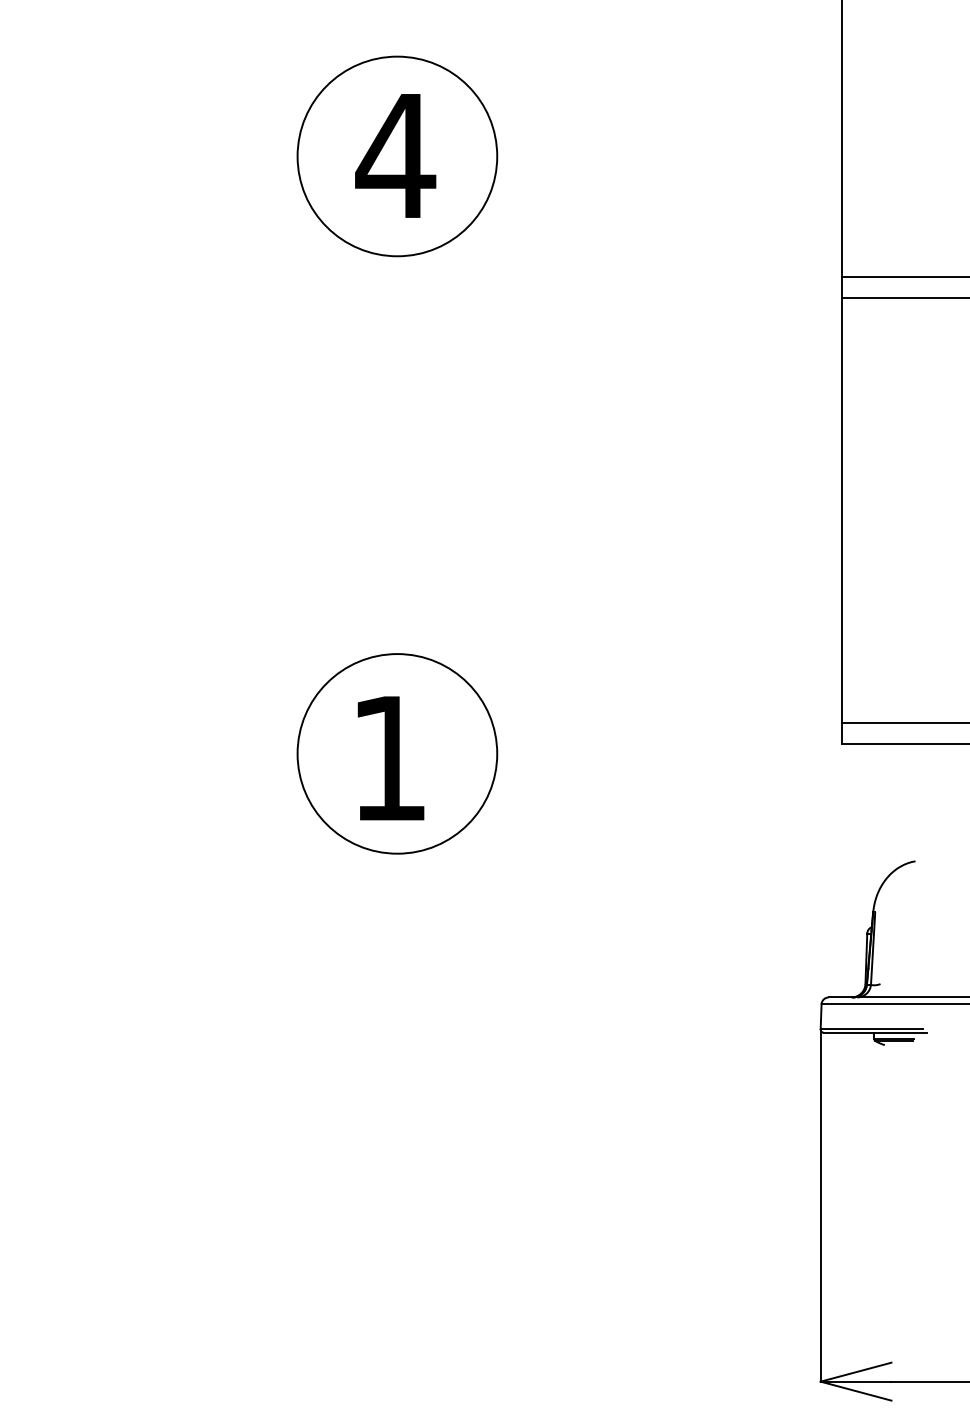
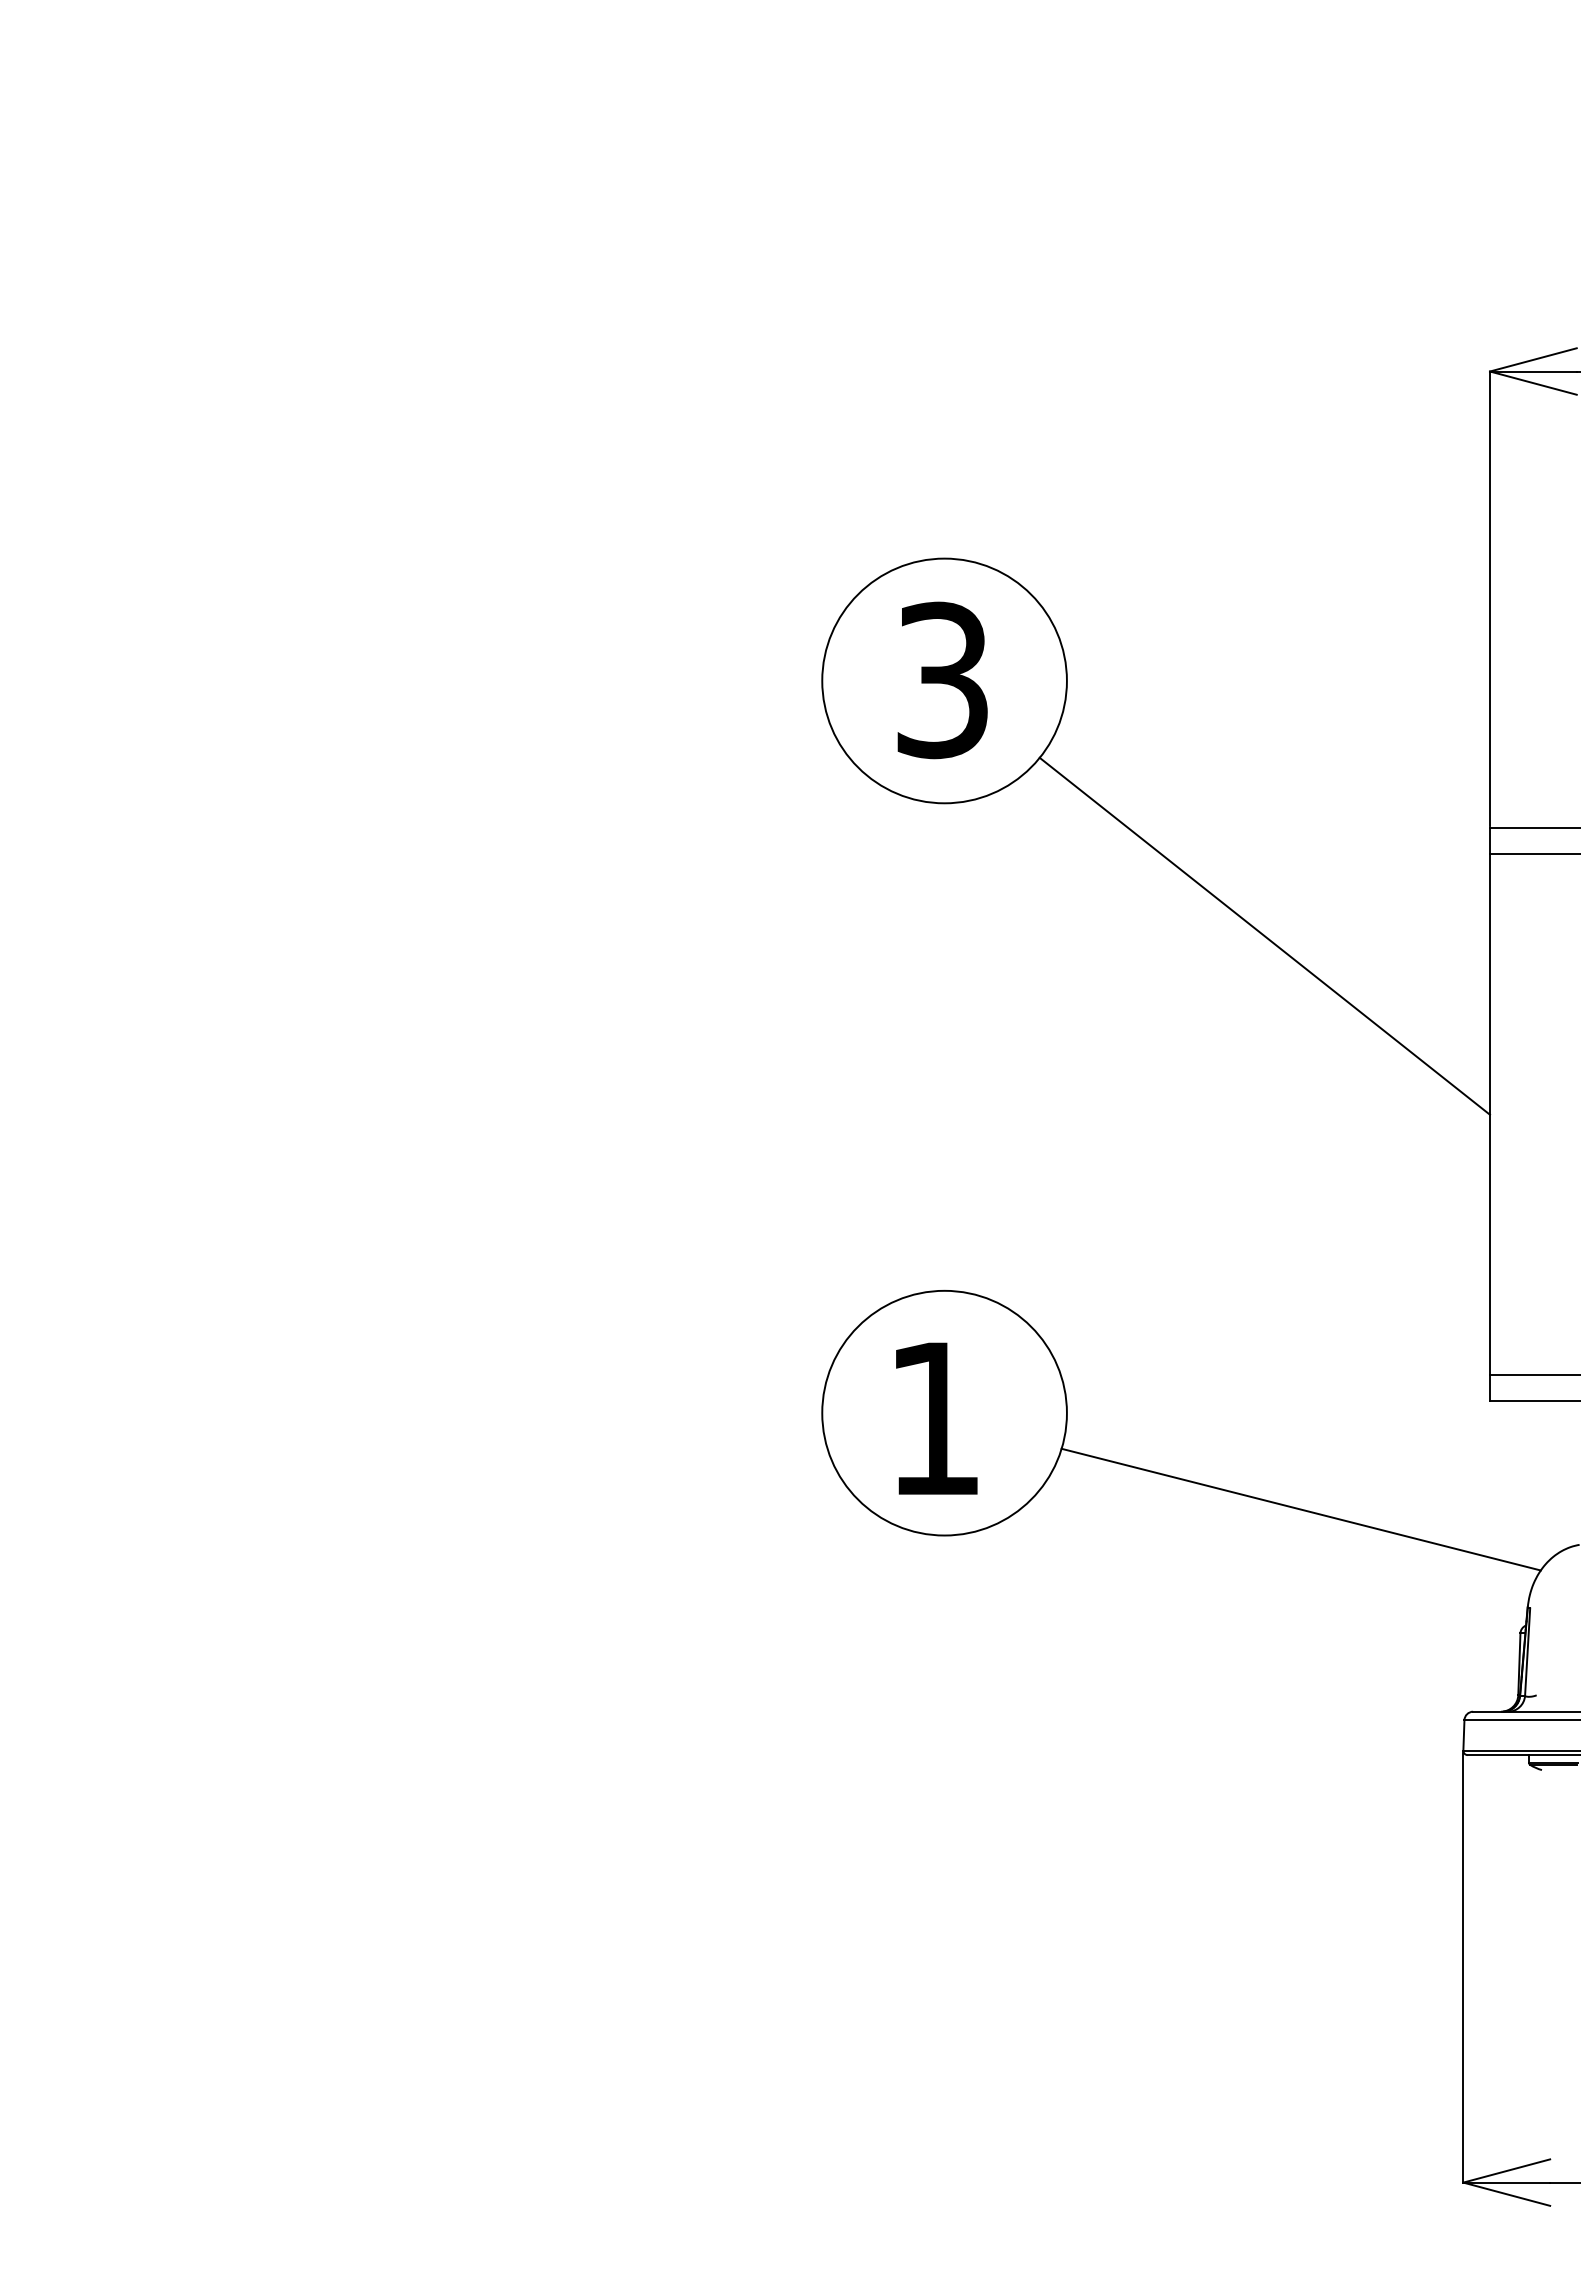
text: (395, 156) -> (942, 680), 4 -> 3
line: (658, 364) -> (1264, 935), added
line: (687, 832) -> (1300, 1509), added

